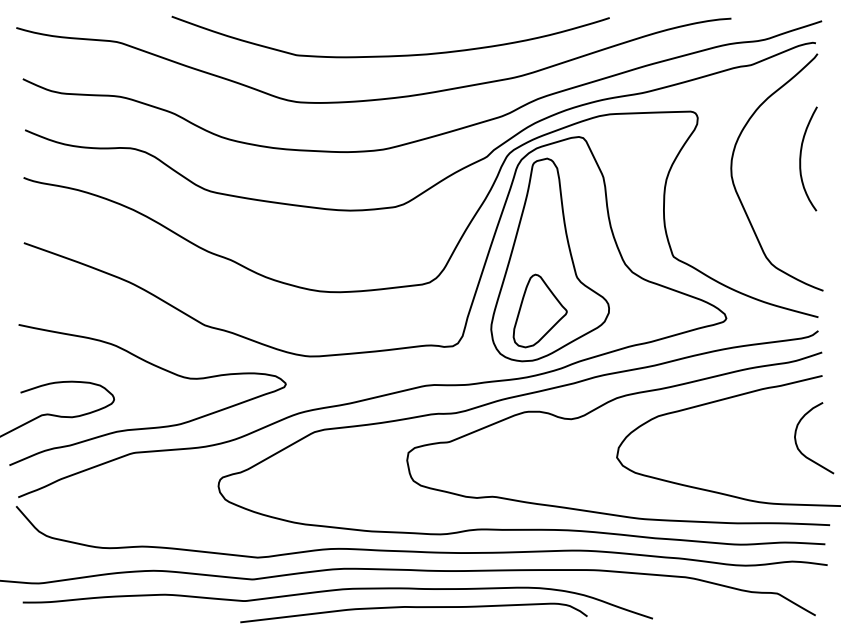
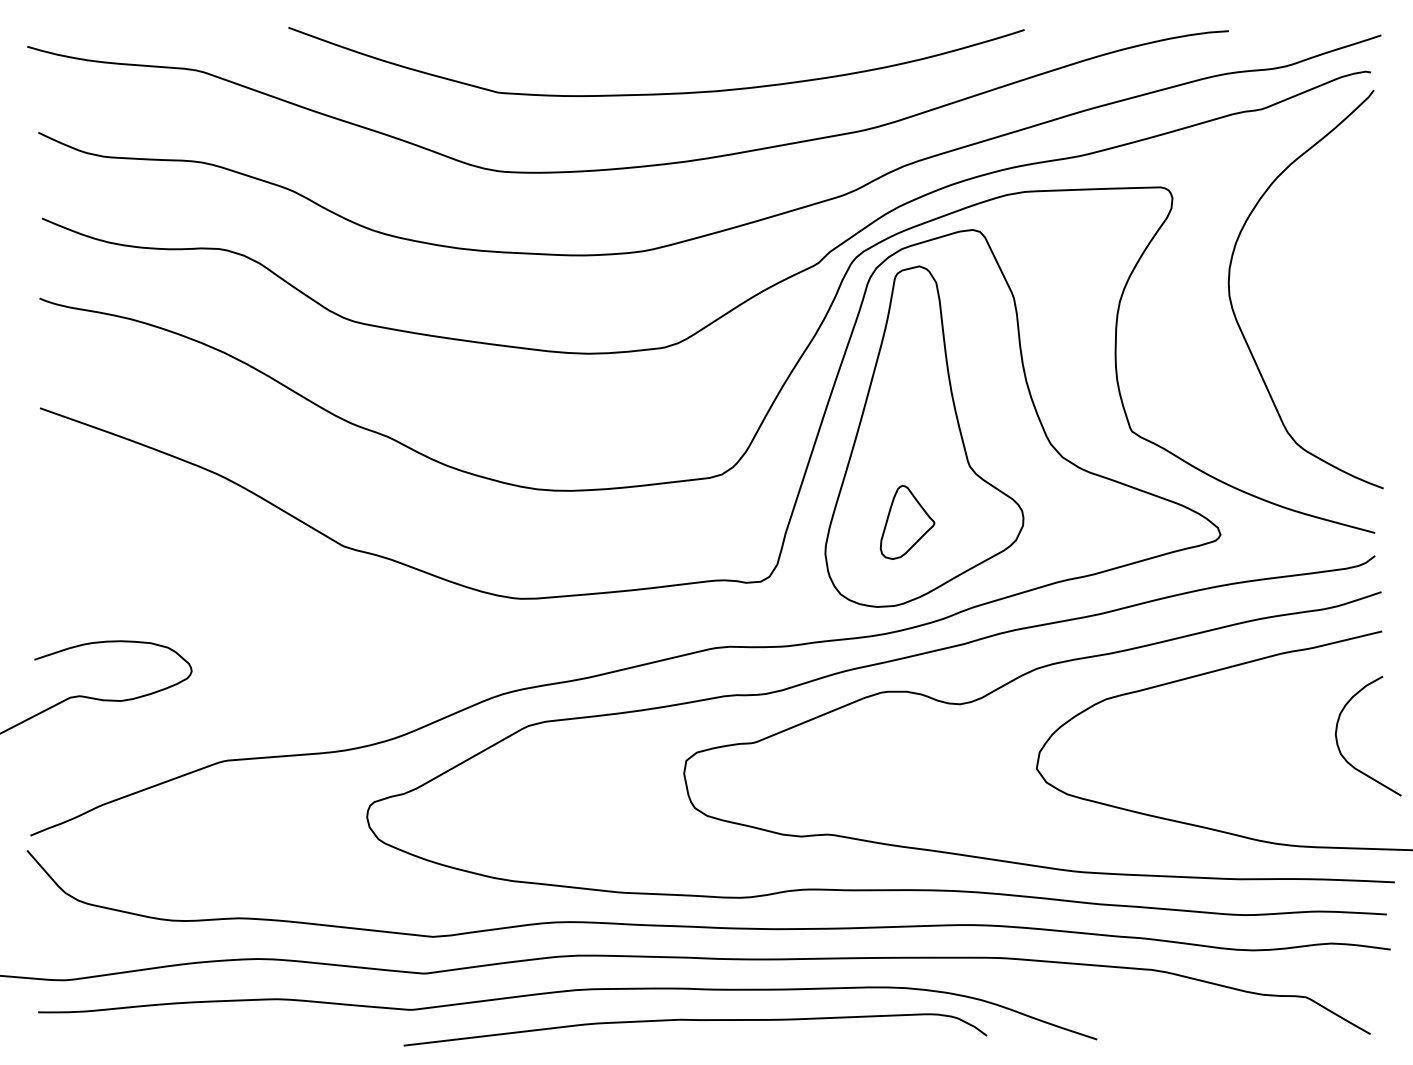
curve: (801, 158) -> (1346, 266), removed
part: (539, 310) -> (906, 521), size x0.6
curve: (158, 368) -> (266, 619), removed

